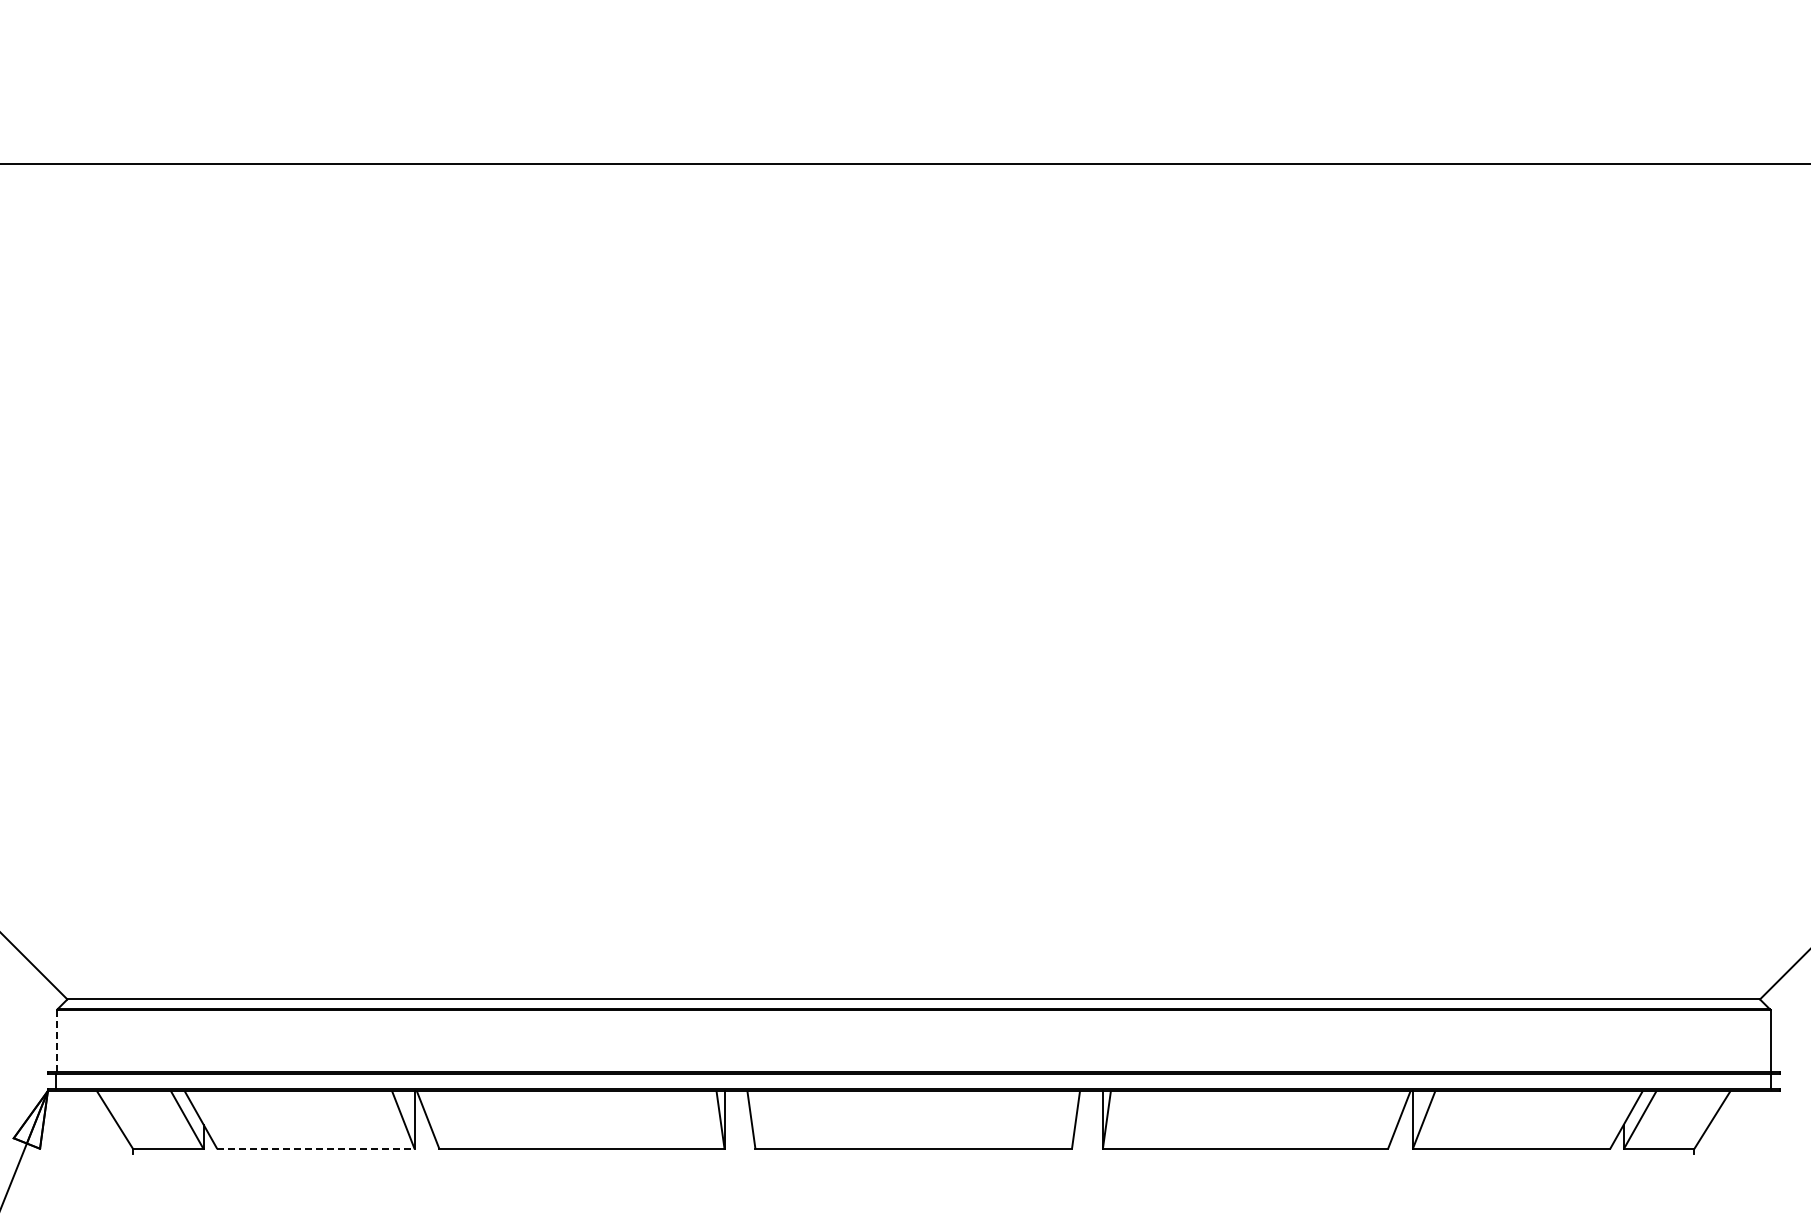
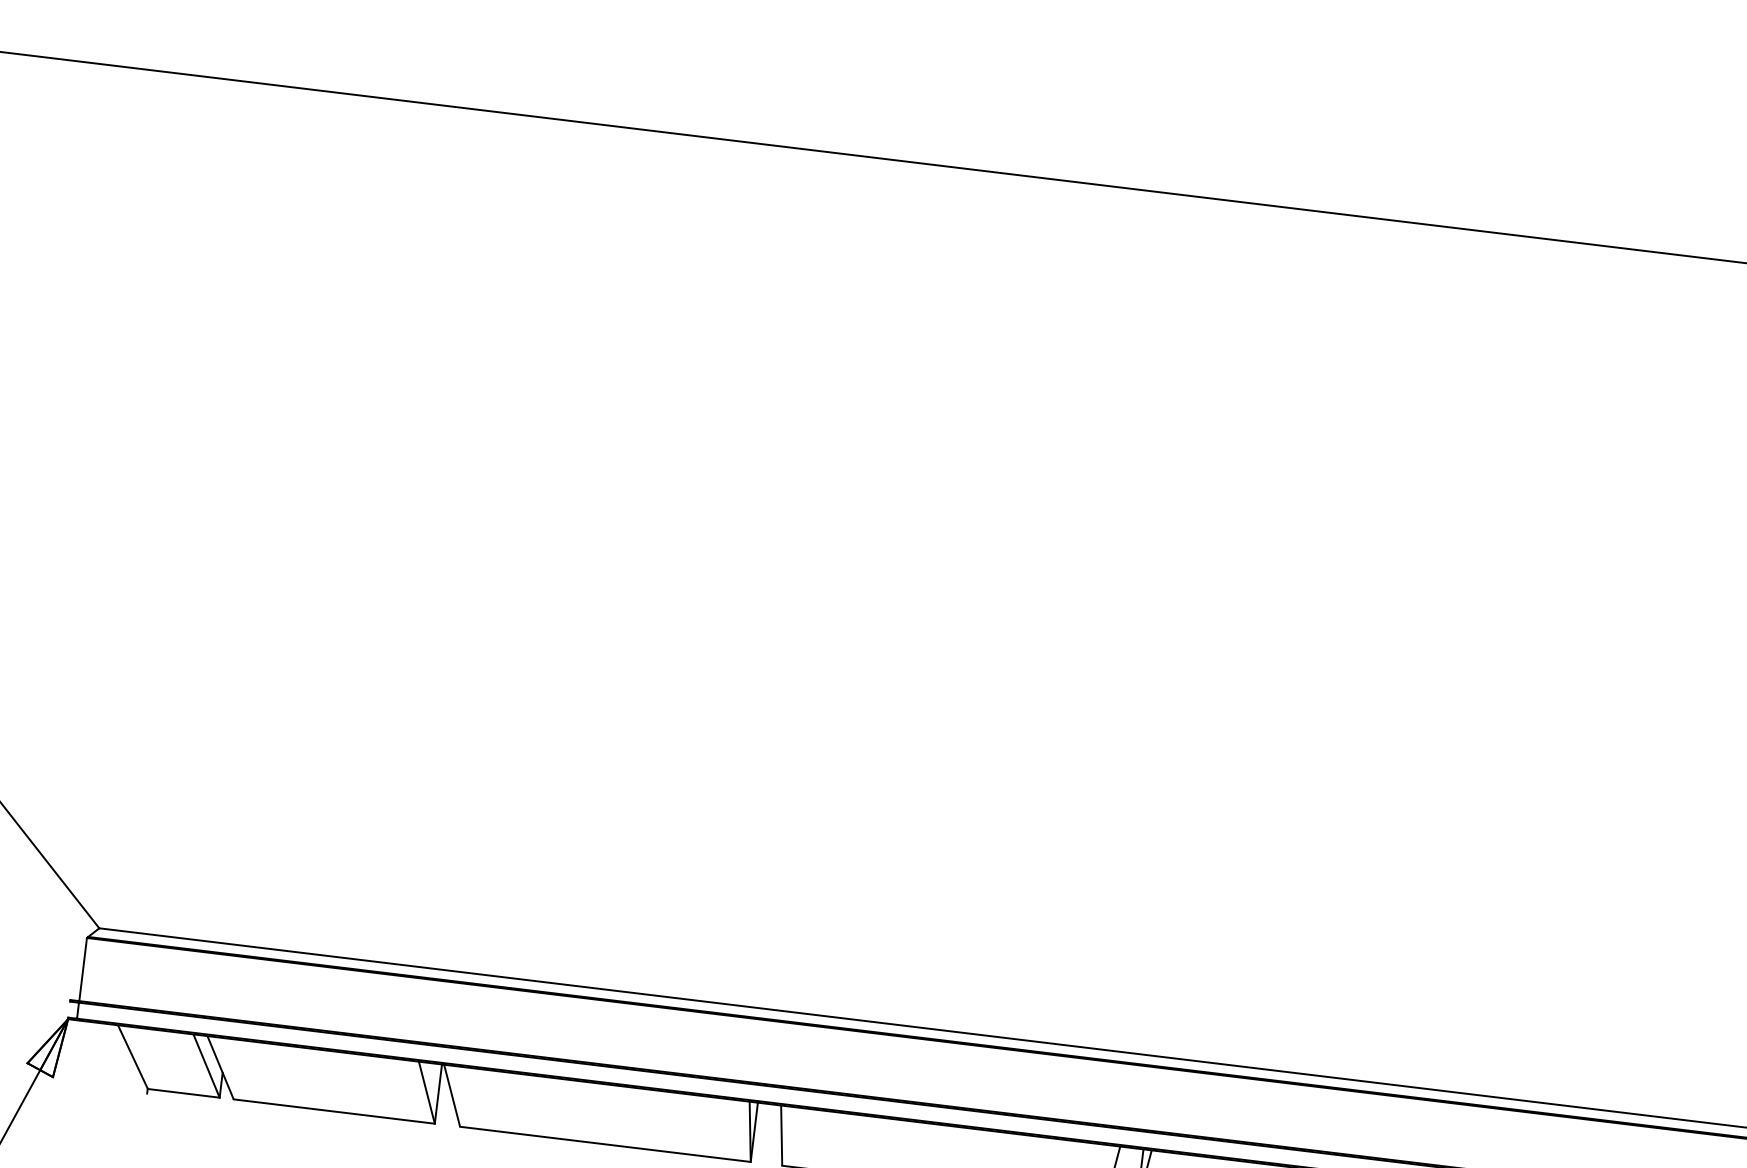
line: (56, 1041) -> (82, 969), dashed -> solid
line: (316, 1149) -> (334, 1112), dashed -> solid

